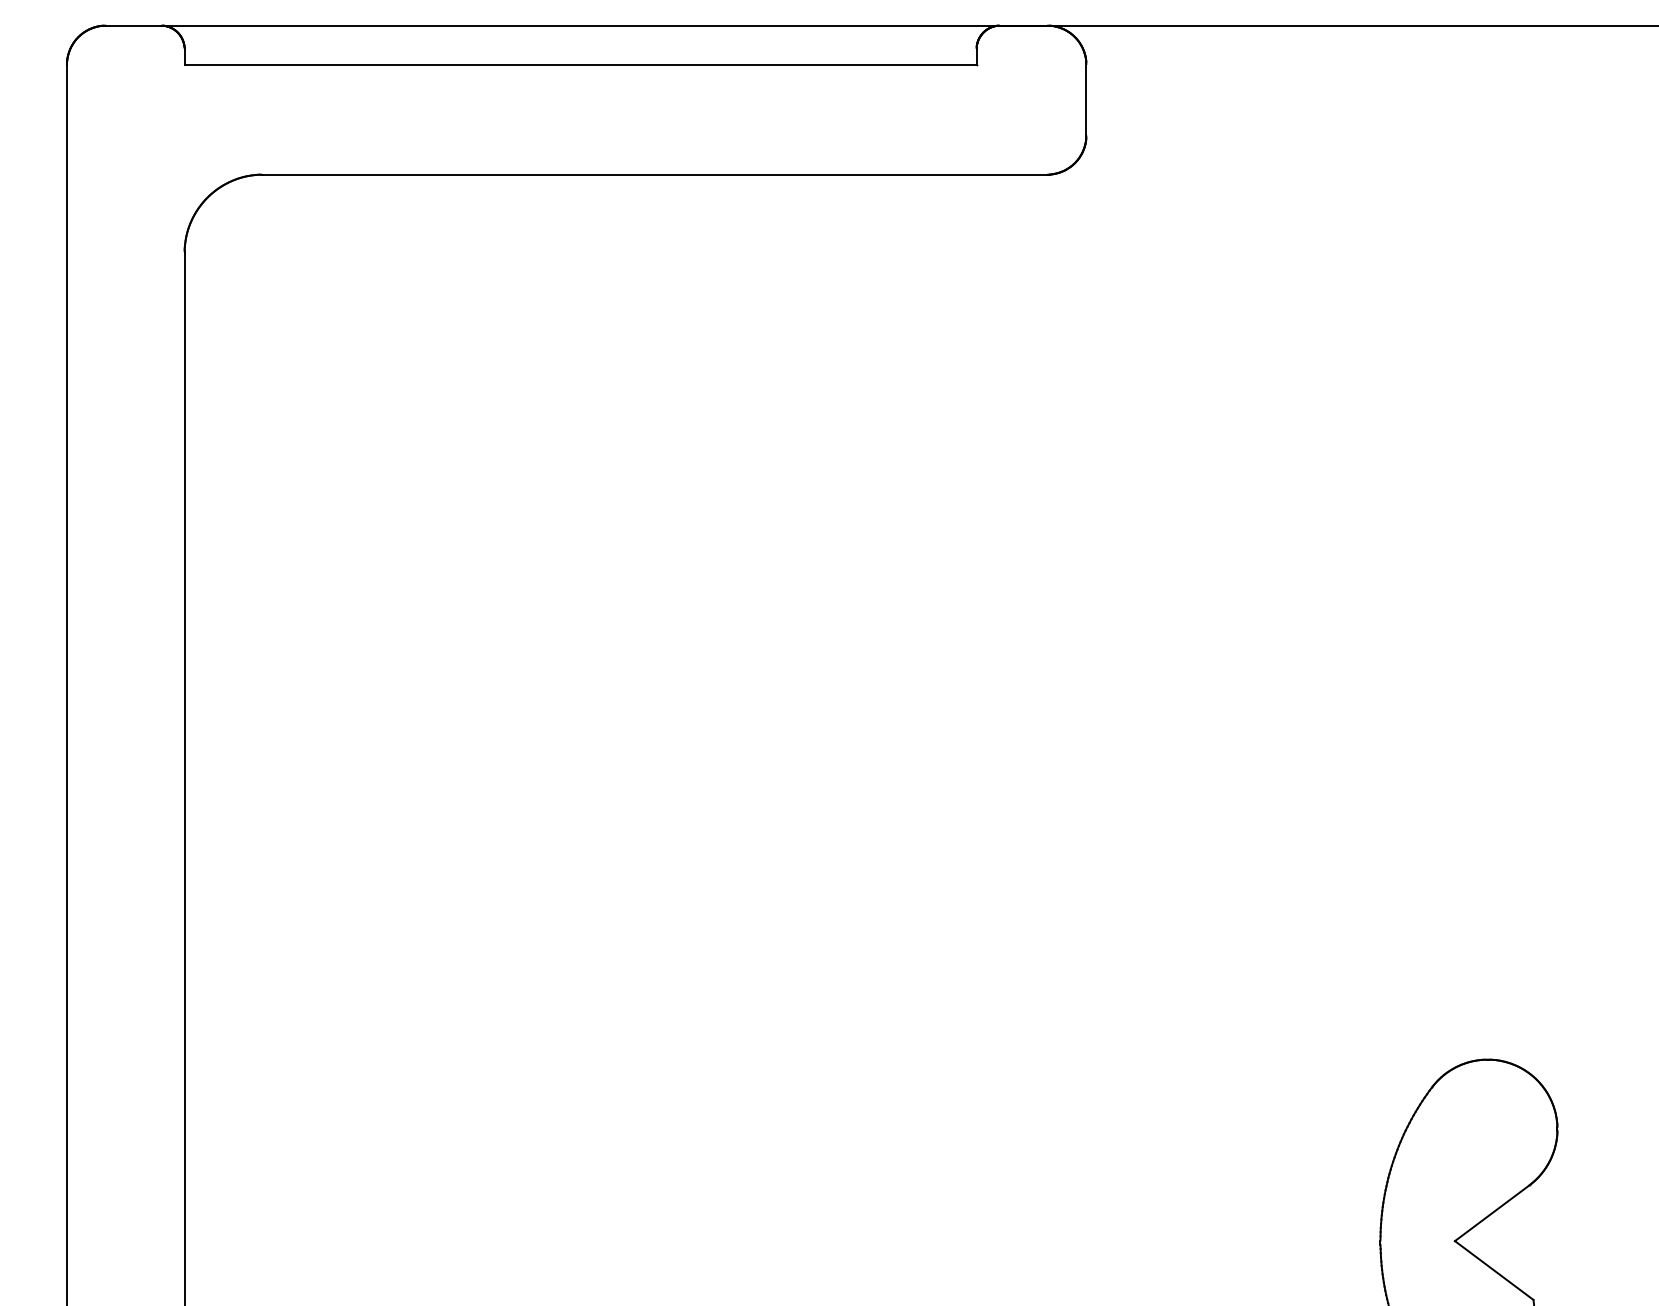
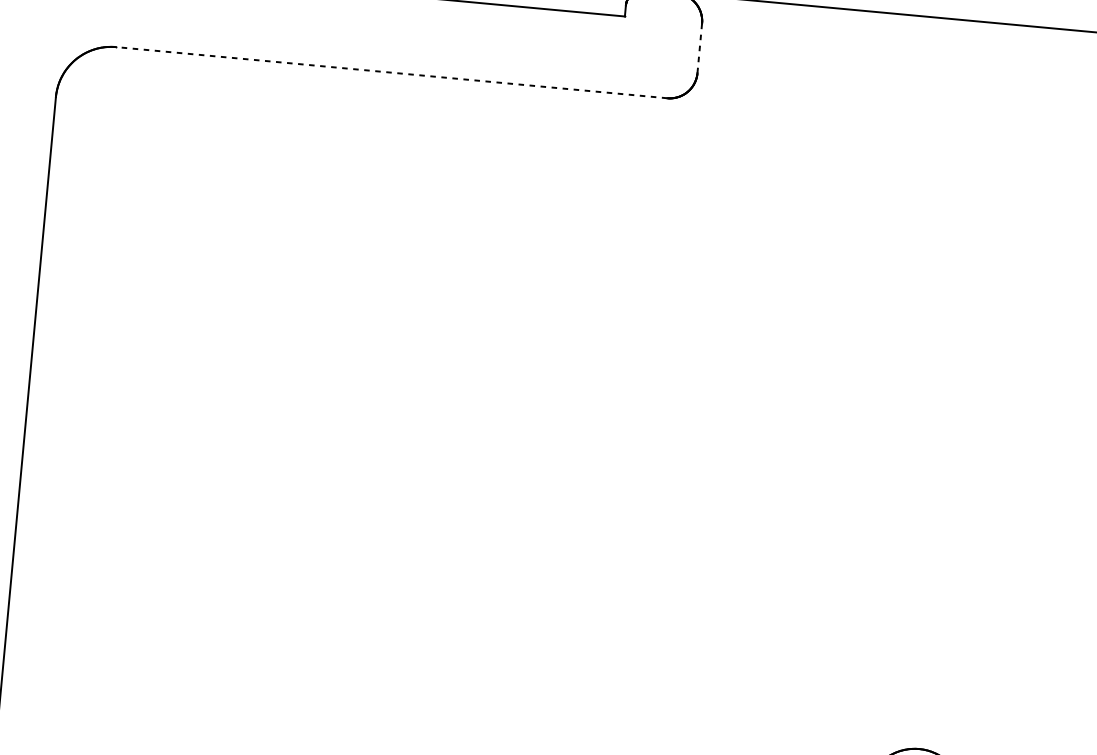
line: (1086, 100) -> (699, 48), solid -> dashed
line: (654, 174) -> (391, 72), solid -> dashed

